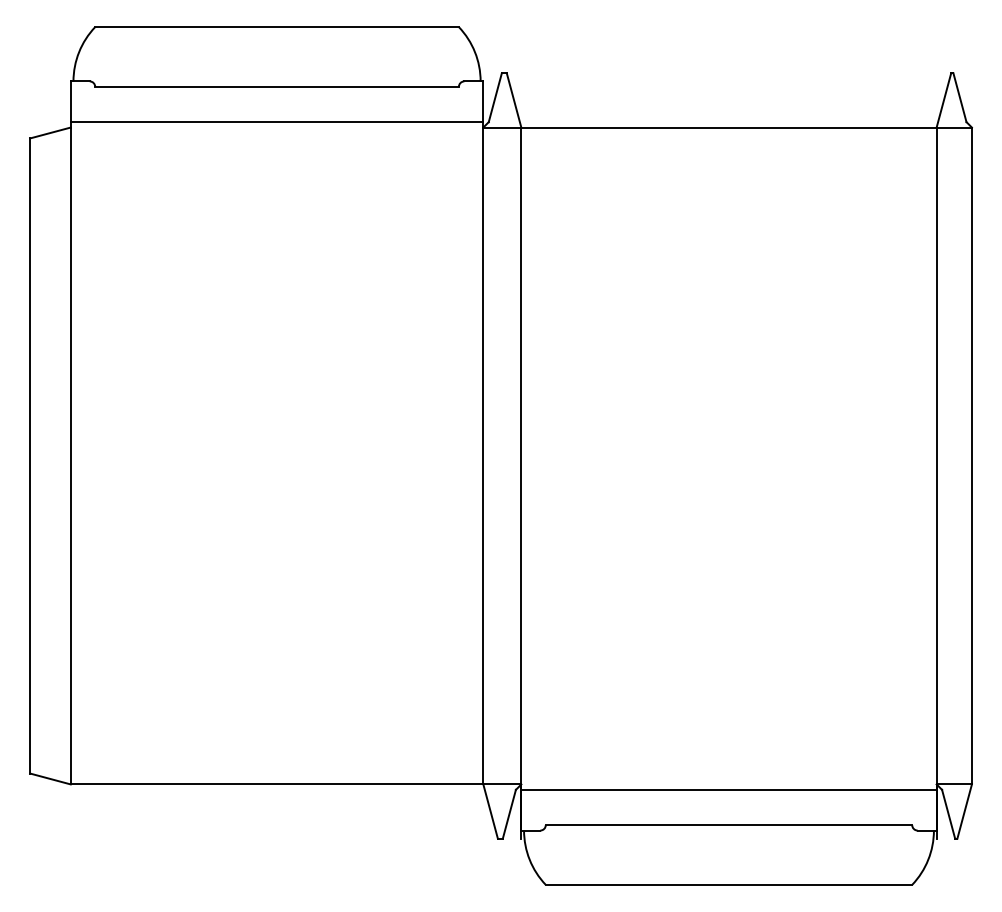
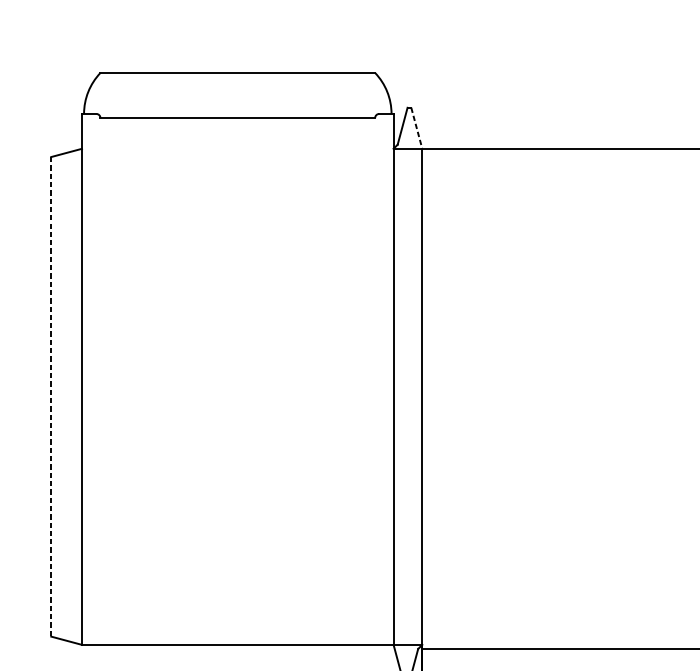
line: (514, 100) -> (417, 128), solid -> dashed
line: (276, 122) -> (237, 144), removed
line: (30, 456) -> (51, 397), solid -> dashed

